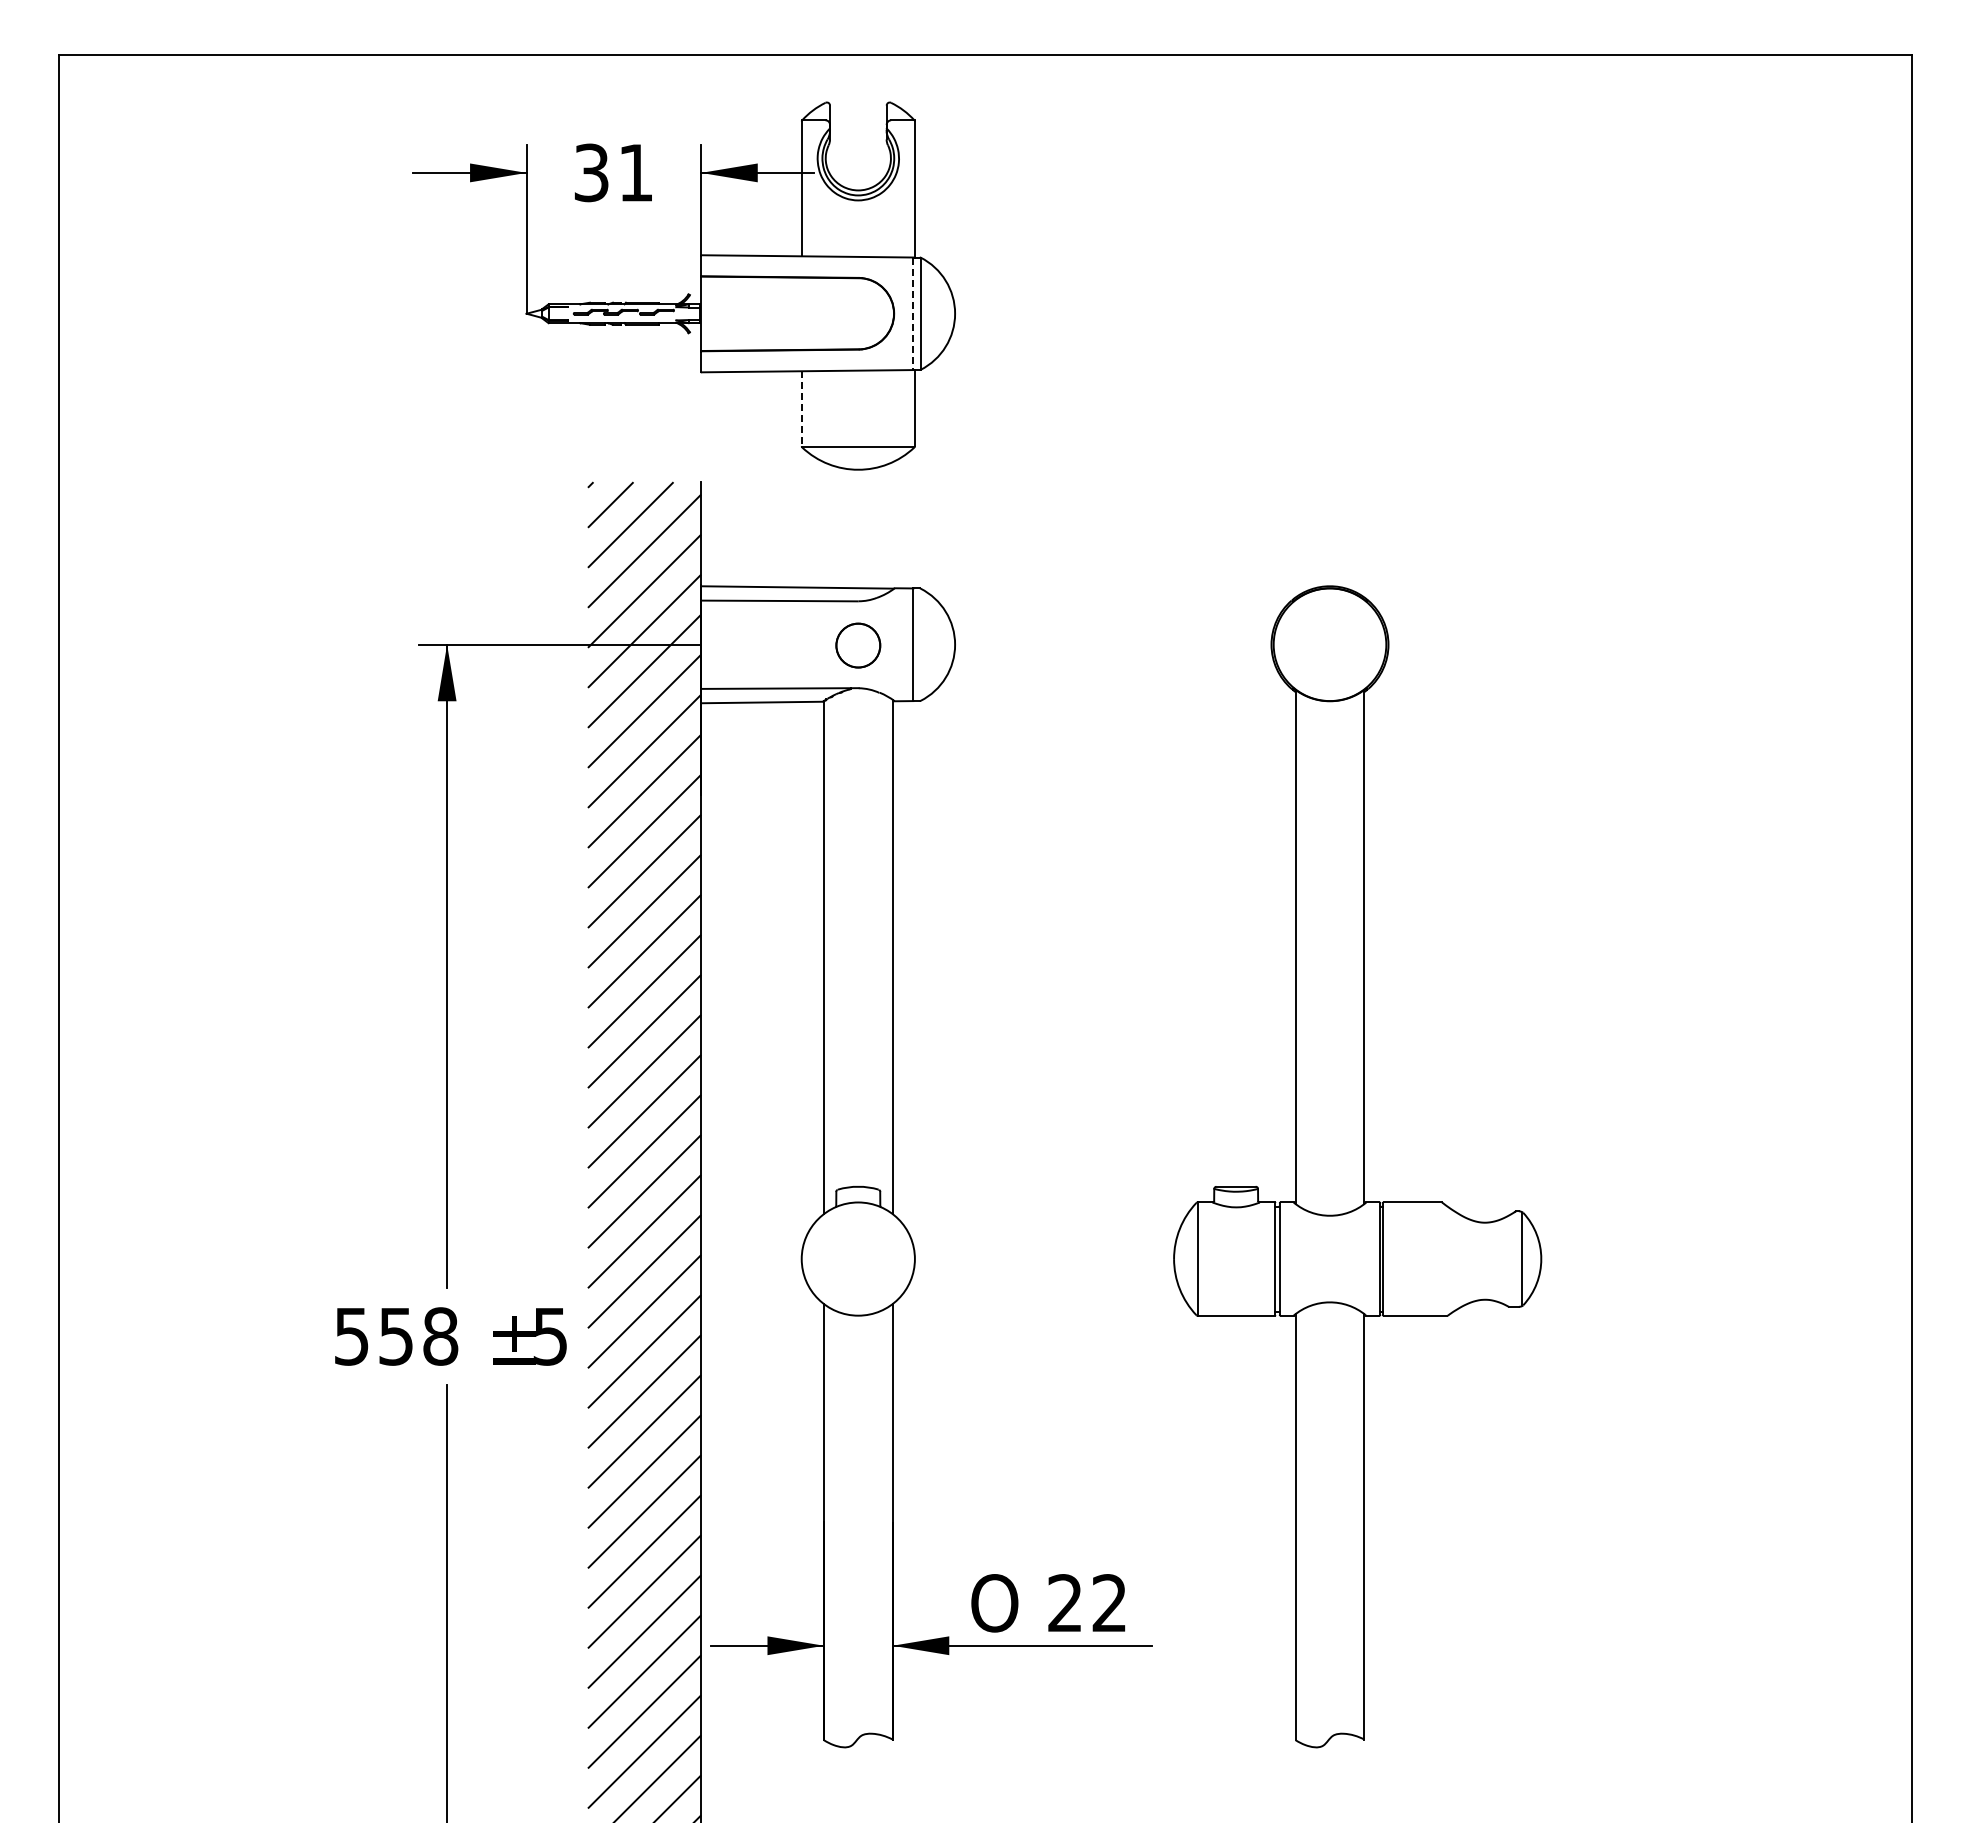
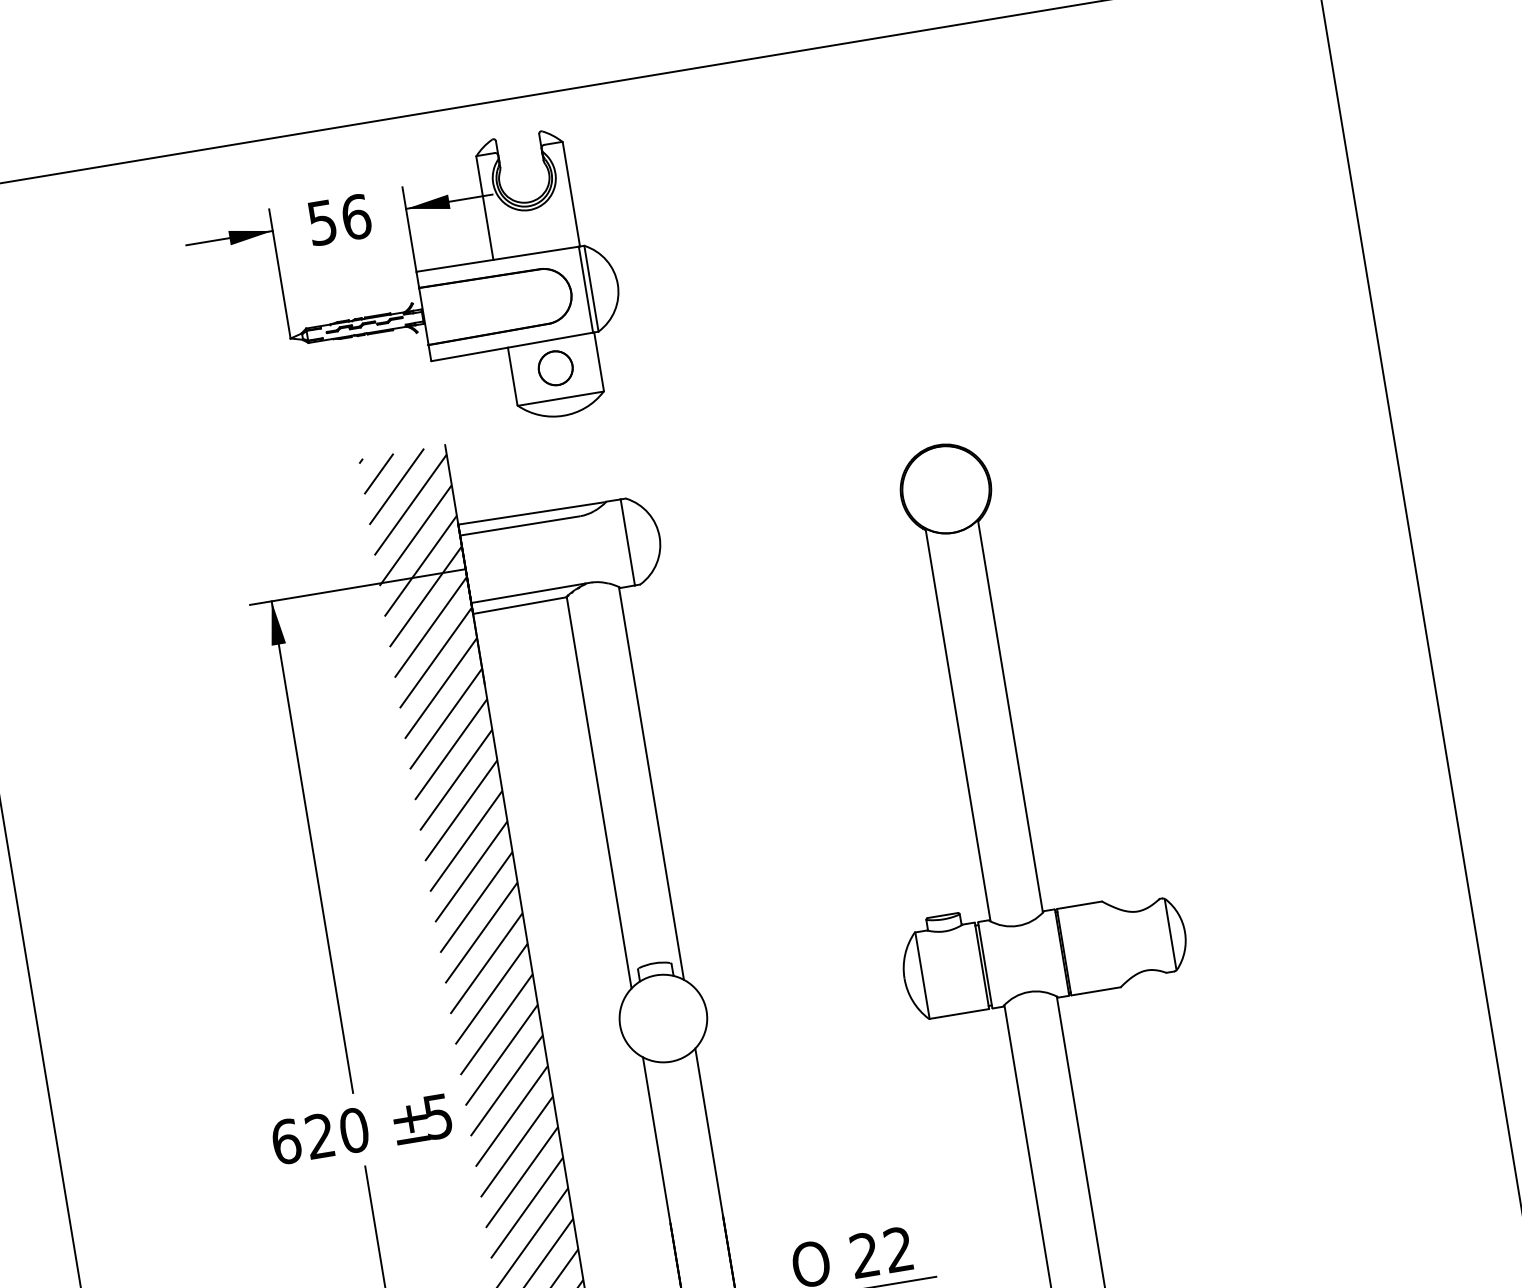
text: (614, 172) -> (339, 219), 31 -> 56
line: (913, 314) -> (586, 290), dashed -> solid
line: (801, 408) -> (512, 376), dashed -> solid
part: (858, 645) -> (555, 368), moved
text: (396, 1336) -> (320, 1136), 558 -> 620

